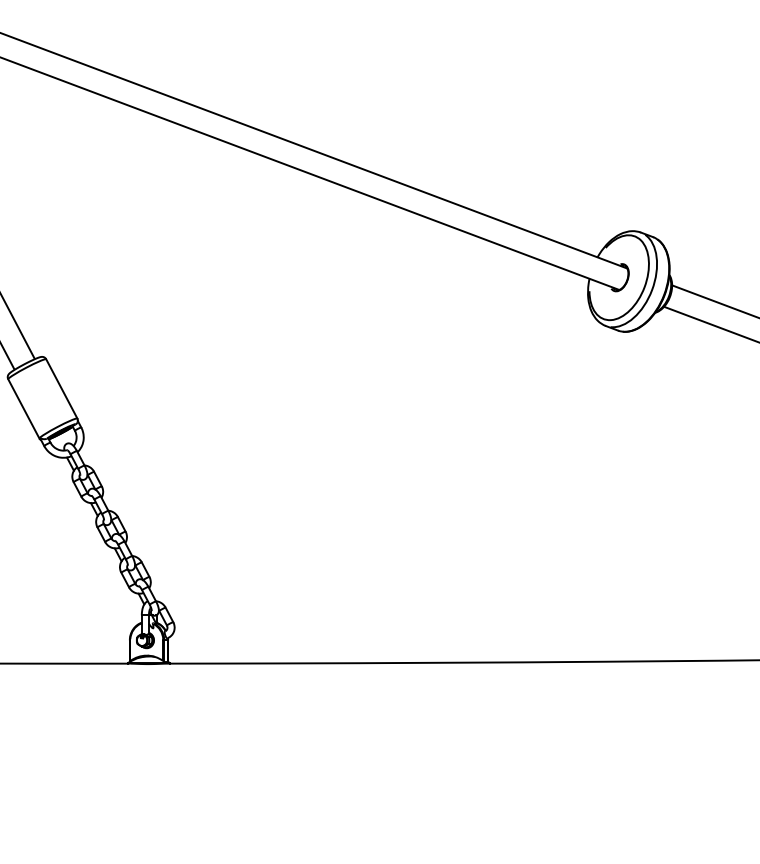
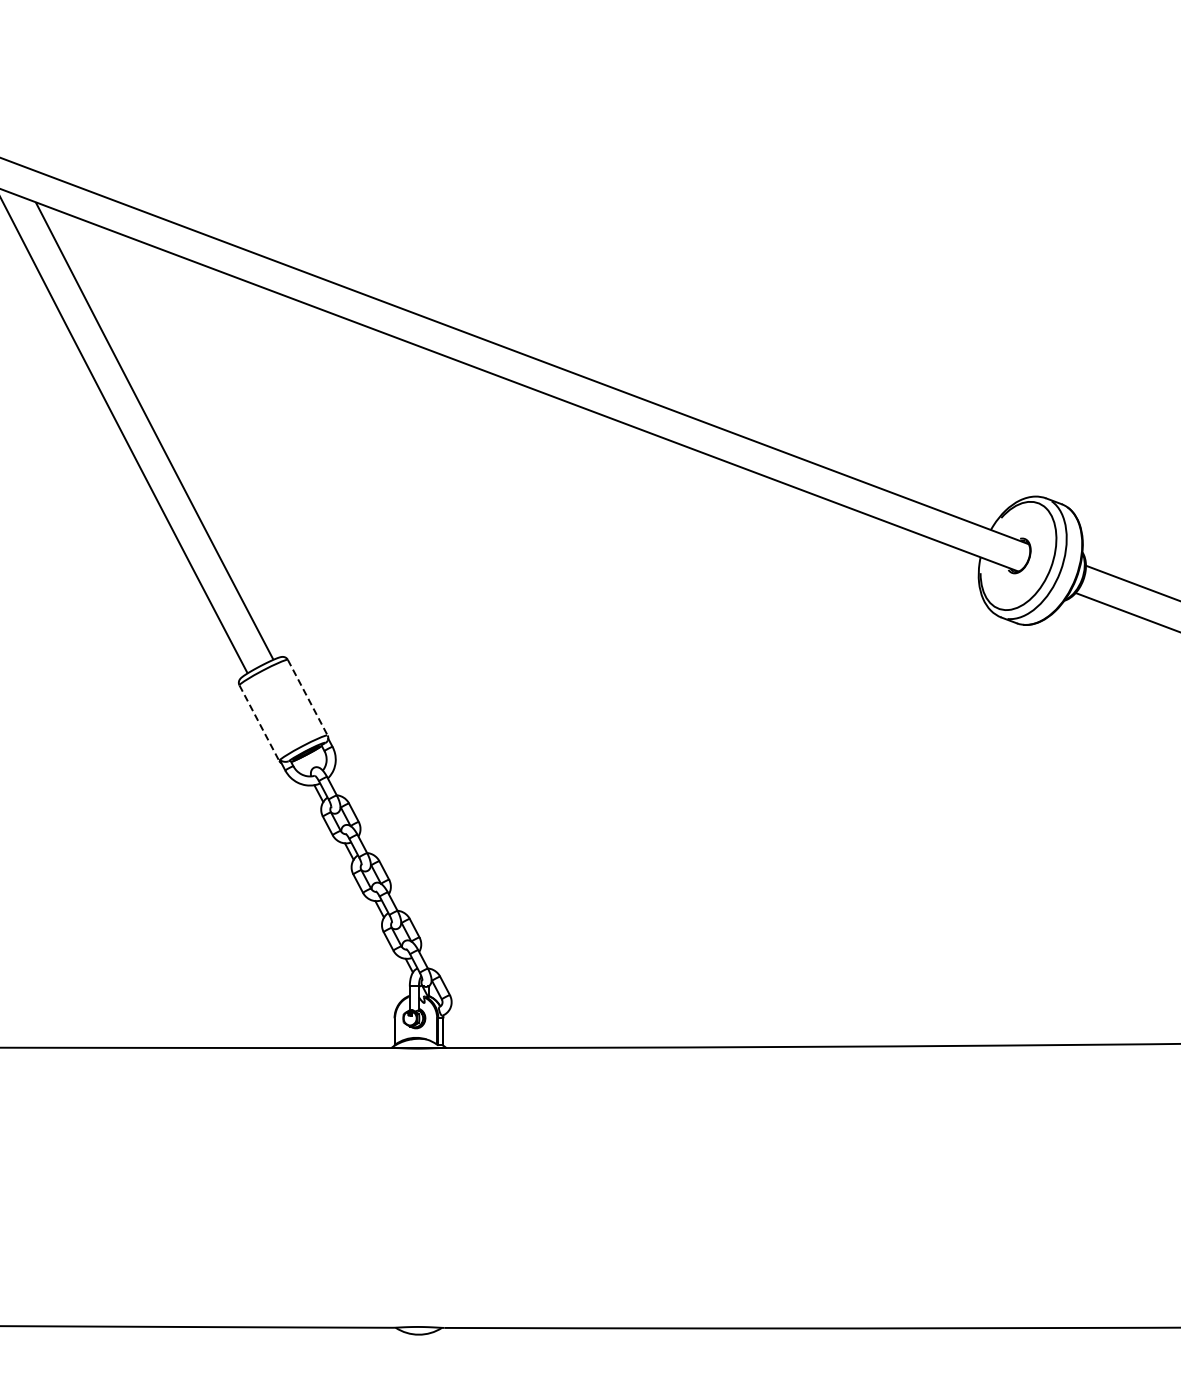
line: (61, 388) -> (307, 697), solid -> dashed
line: (23, 409) -> (259, 723), solid -> dashed

